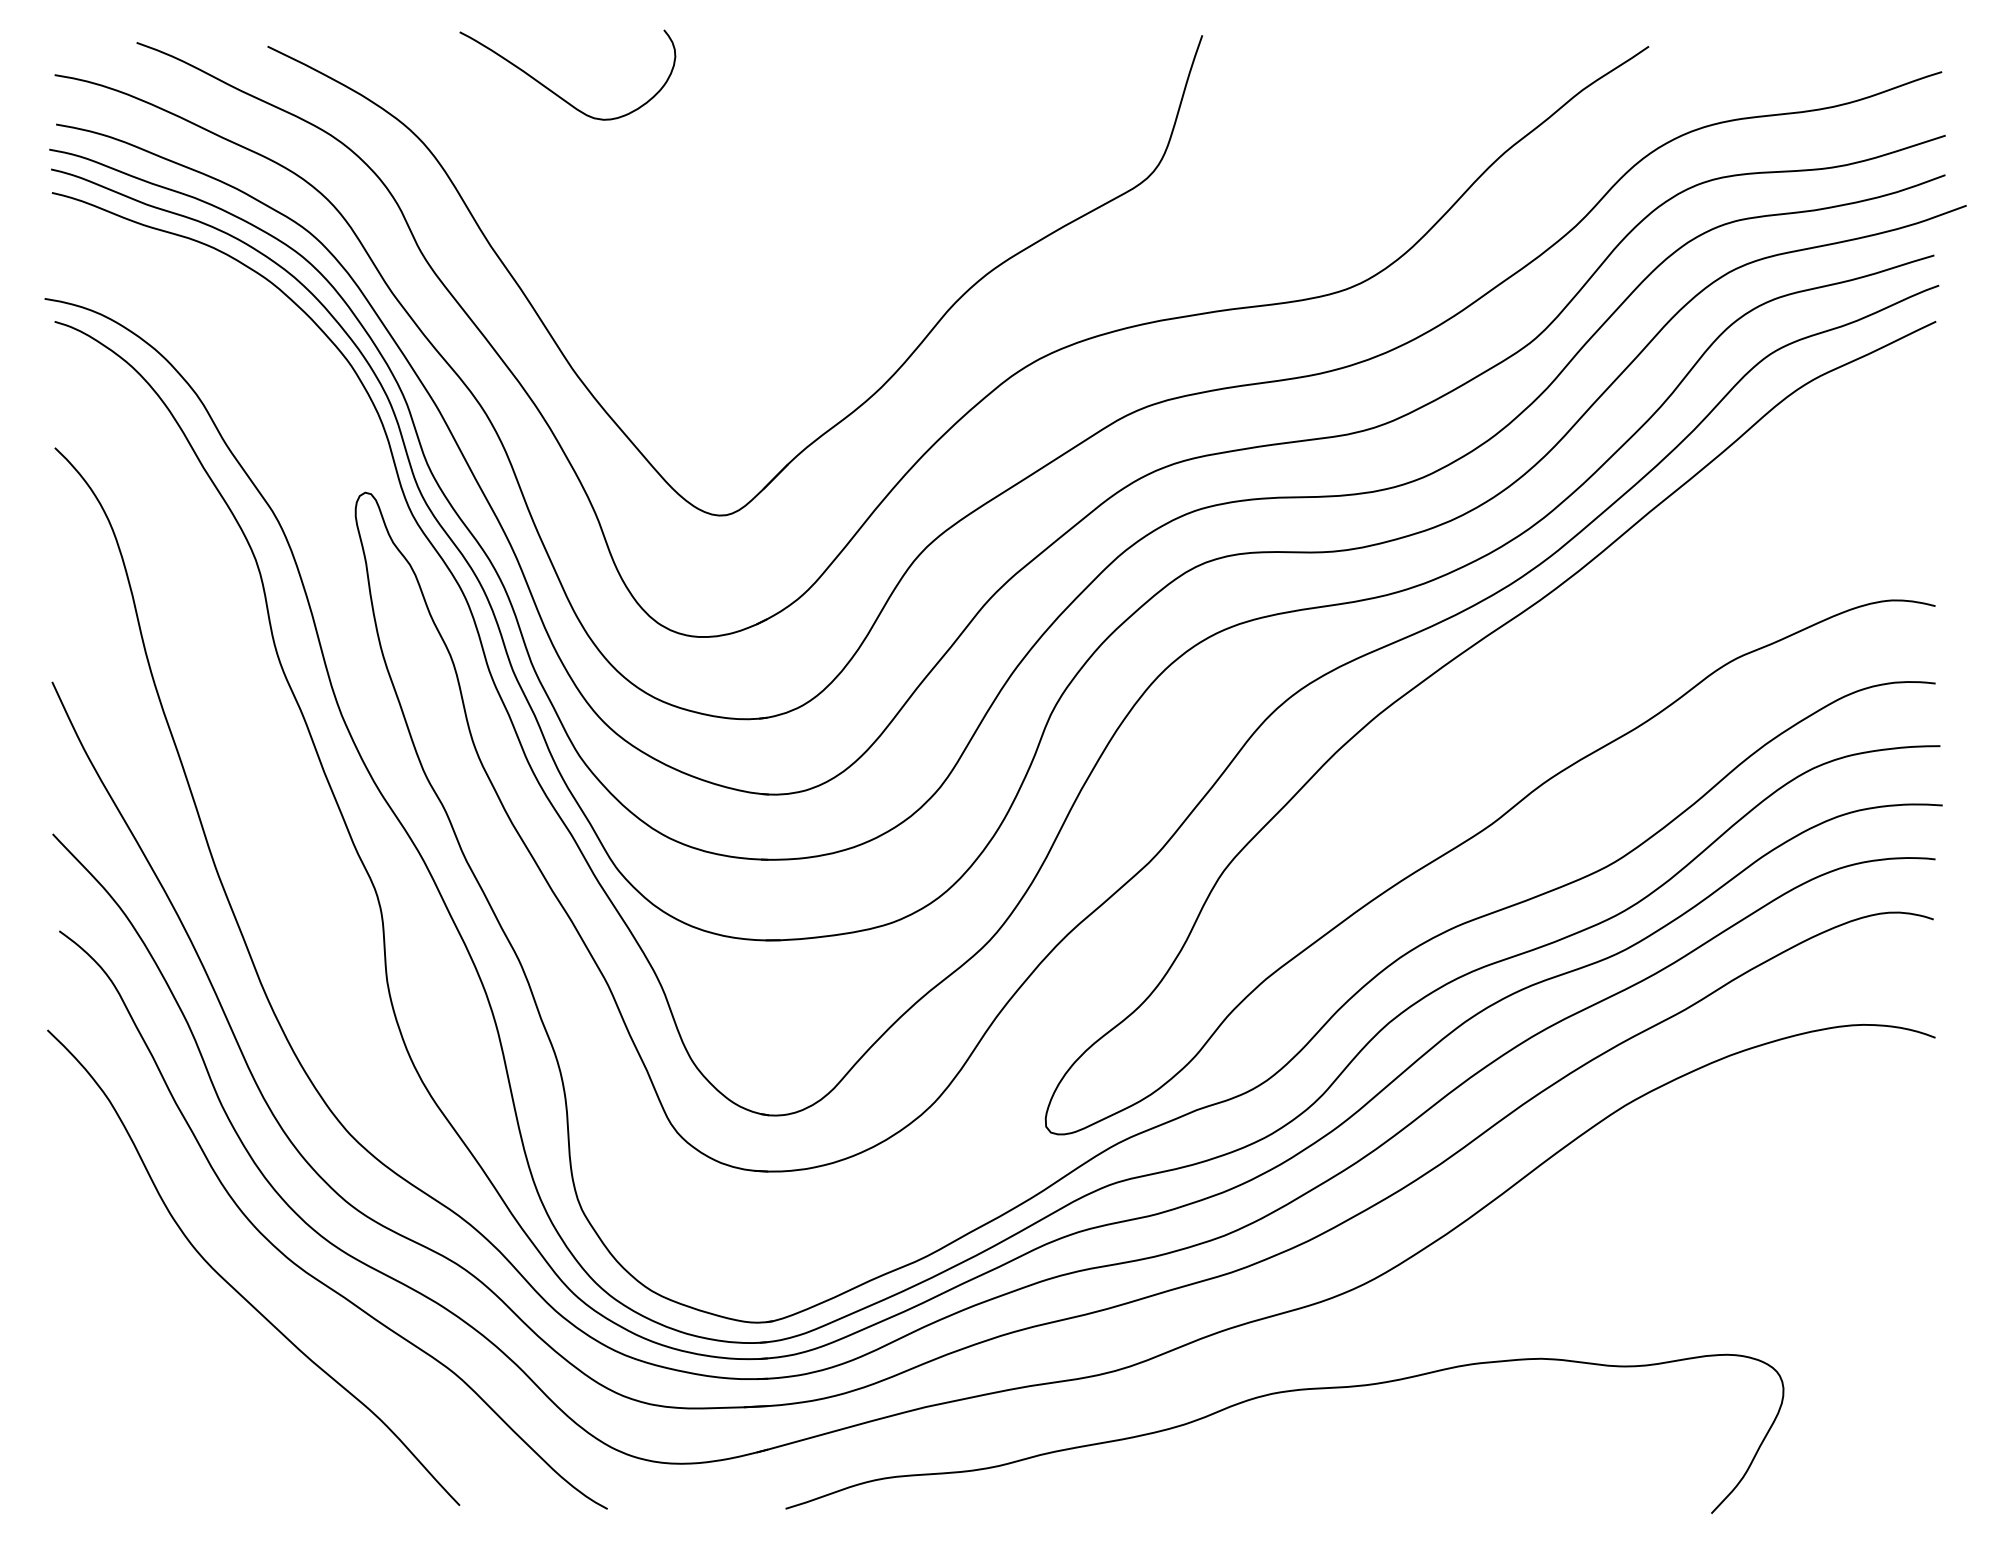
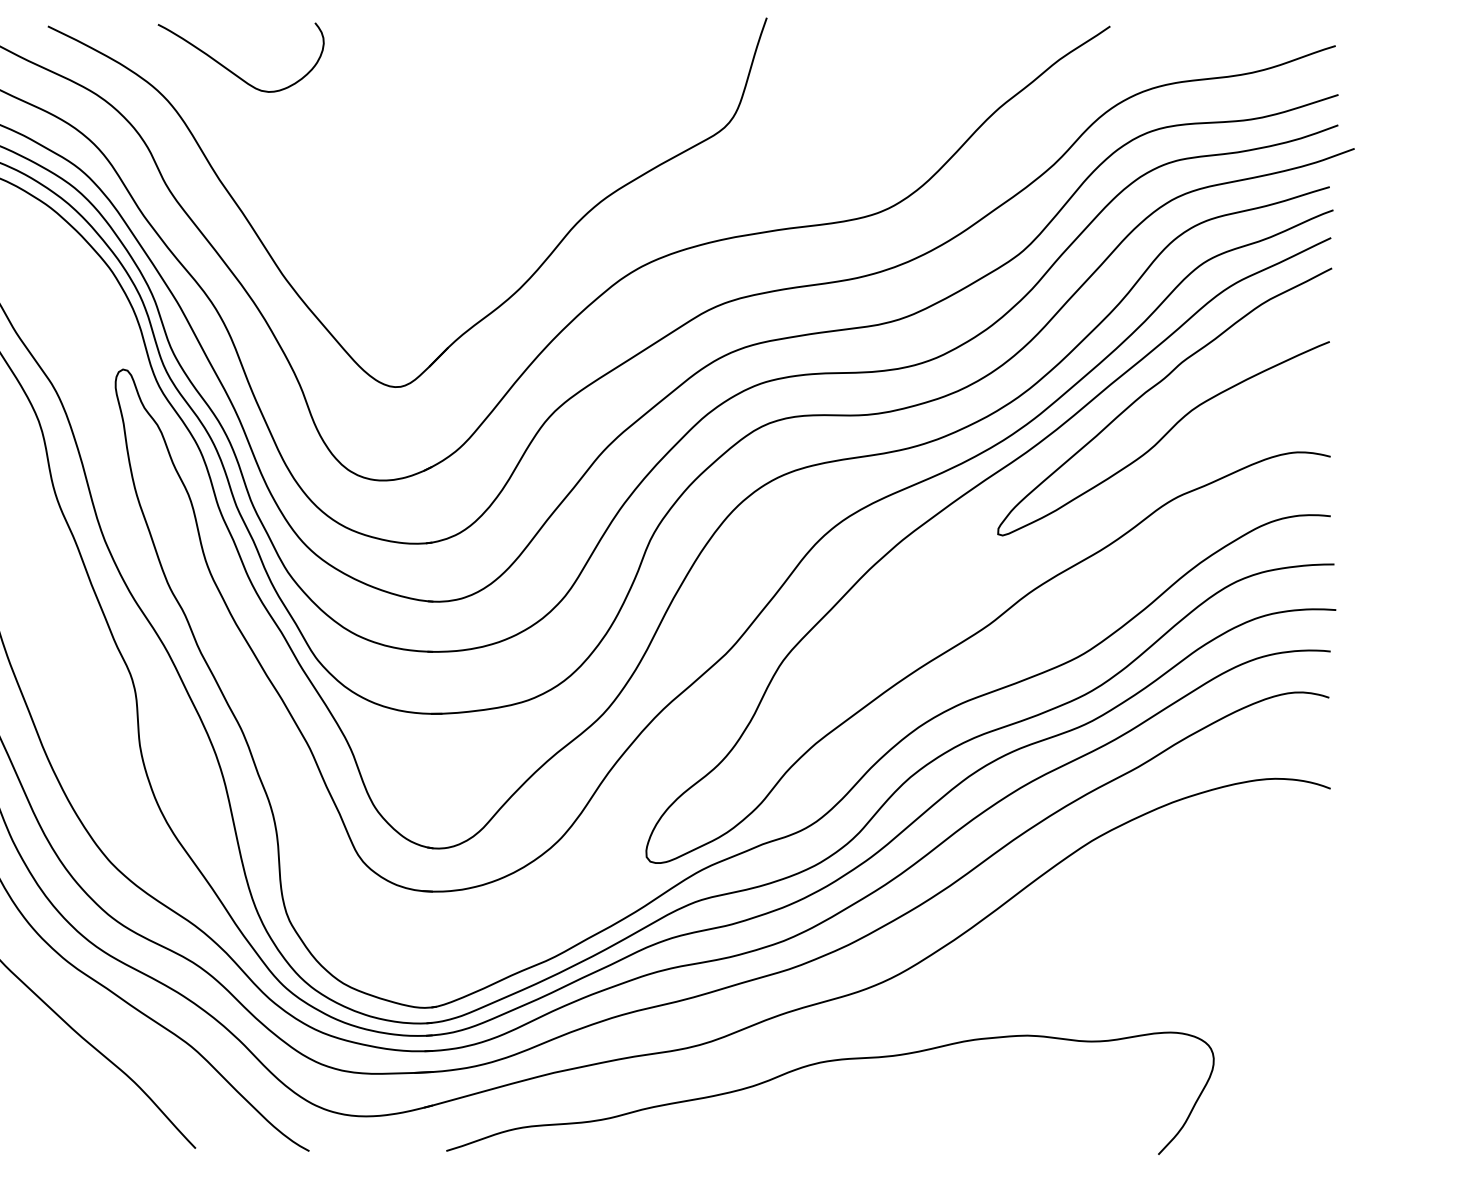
curve: (555, 92) -> (231, 70), moved
curve: (1706, 515) -> (1154, 387), added

